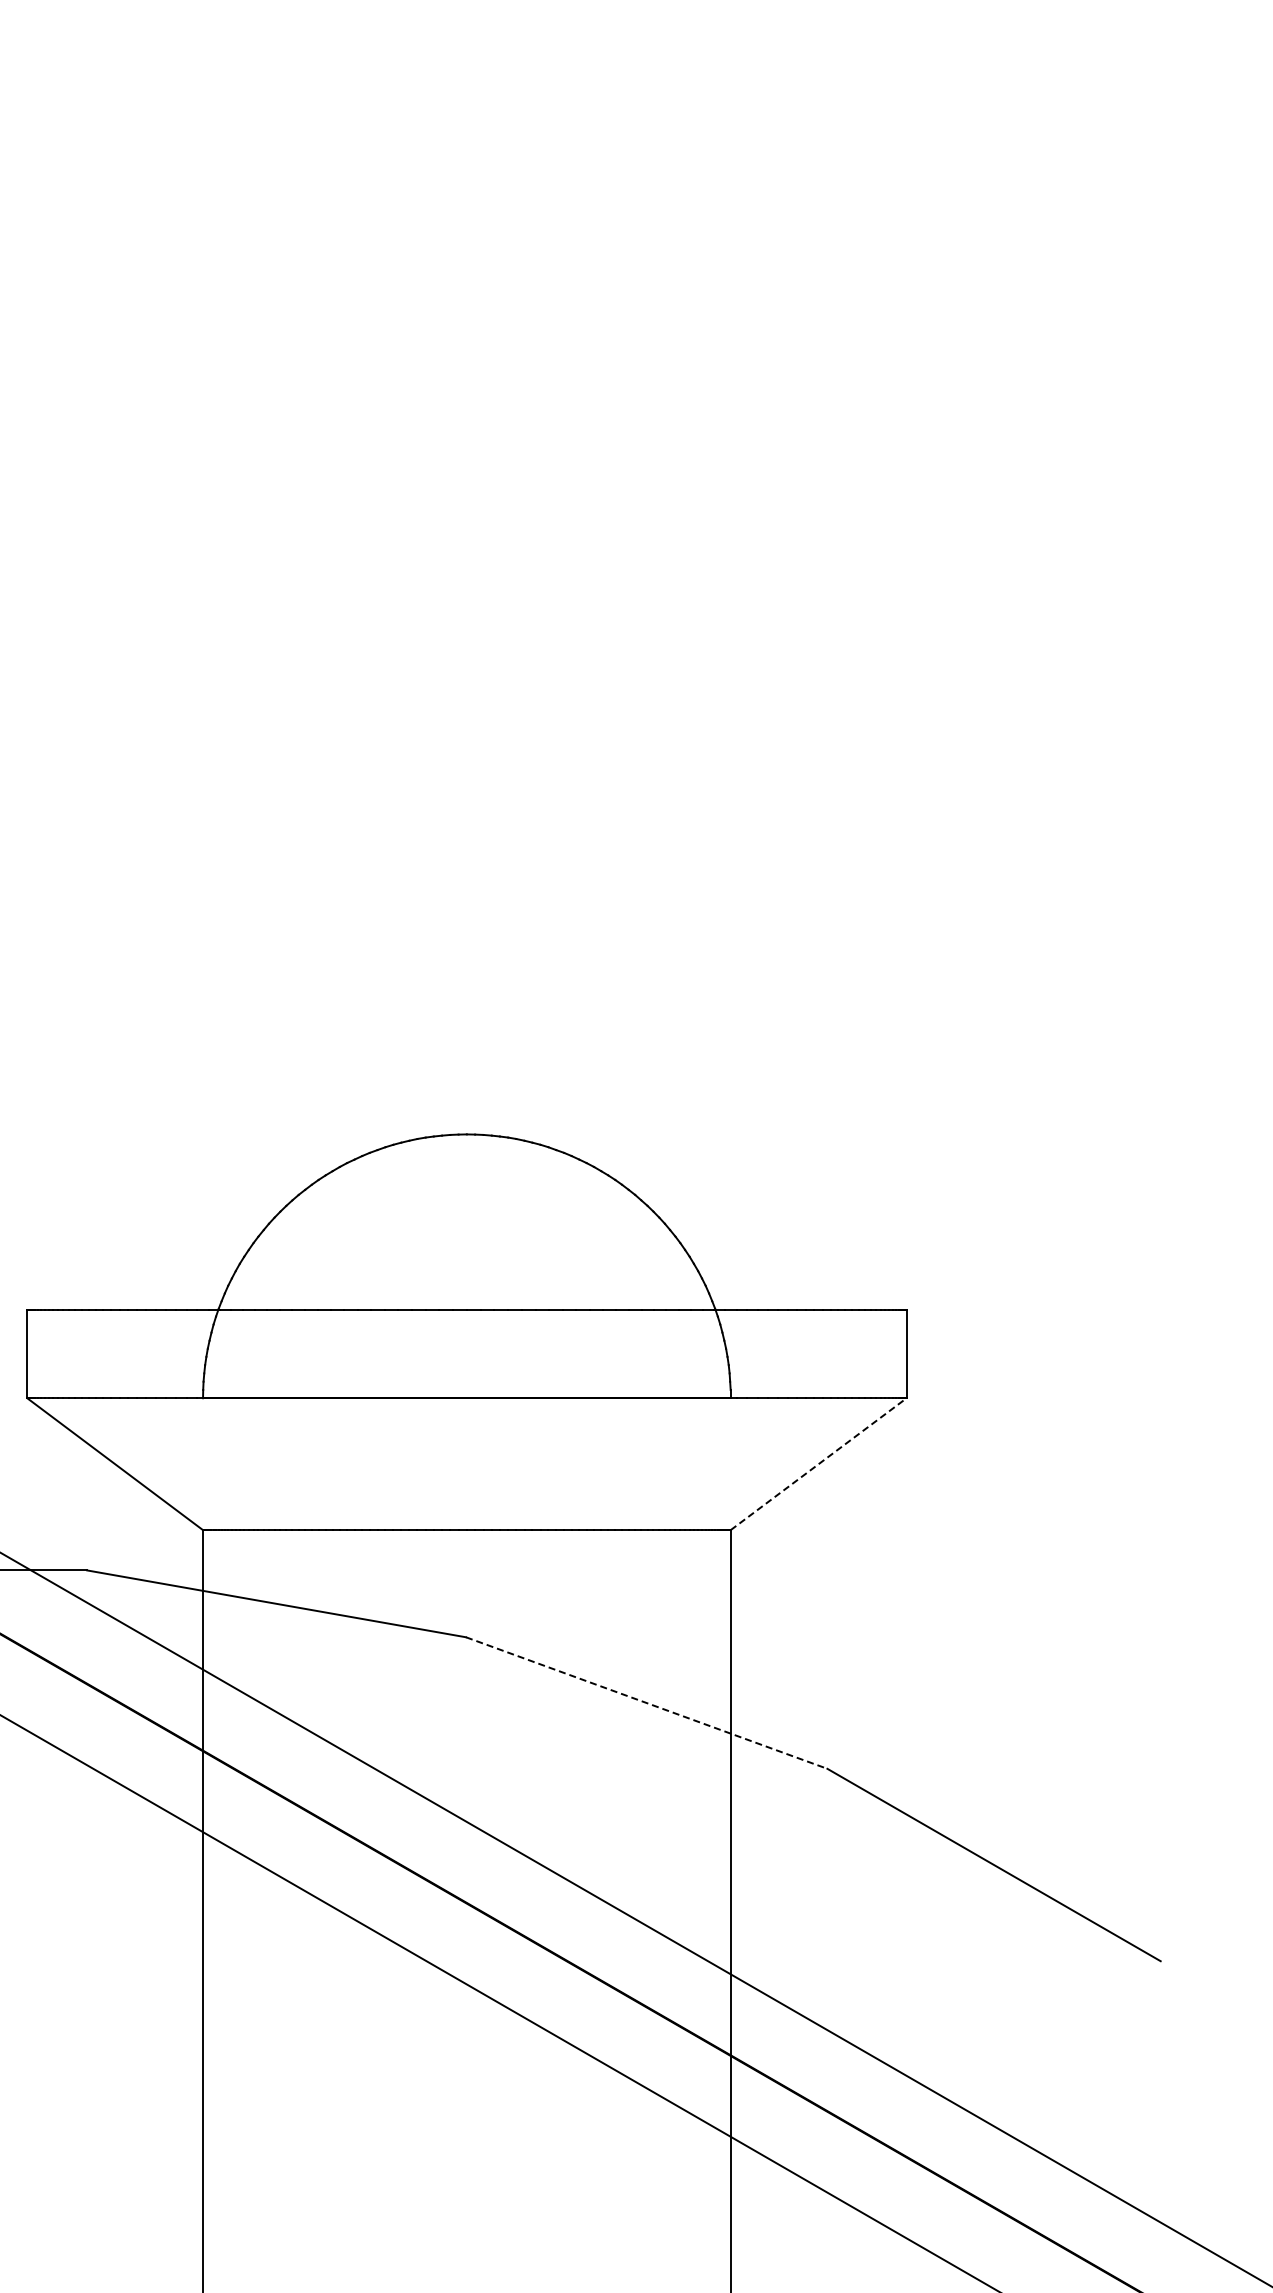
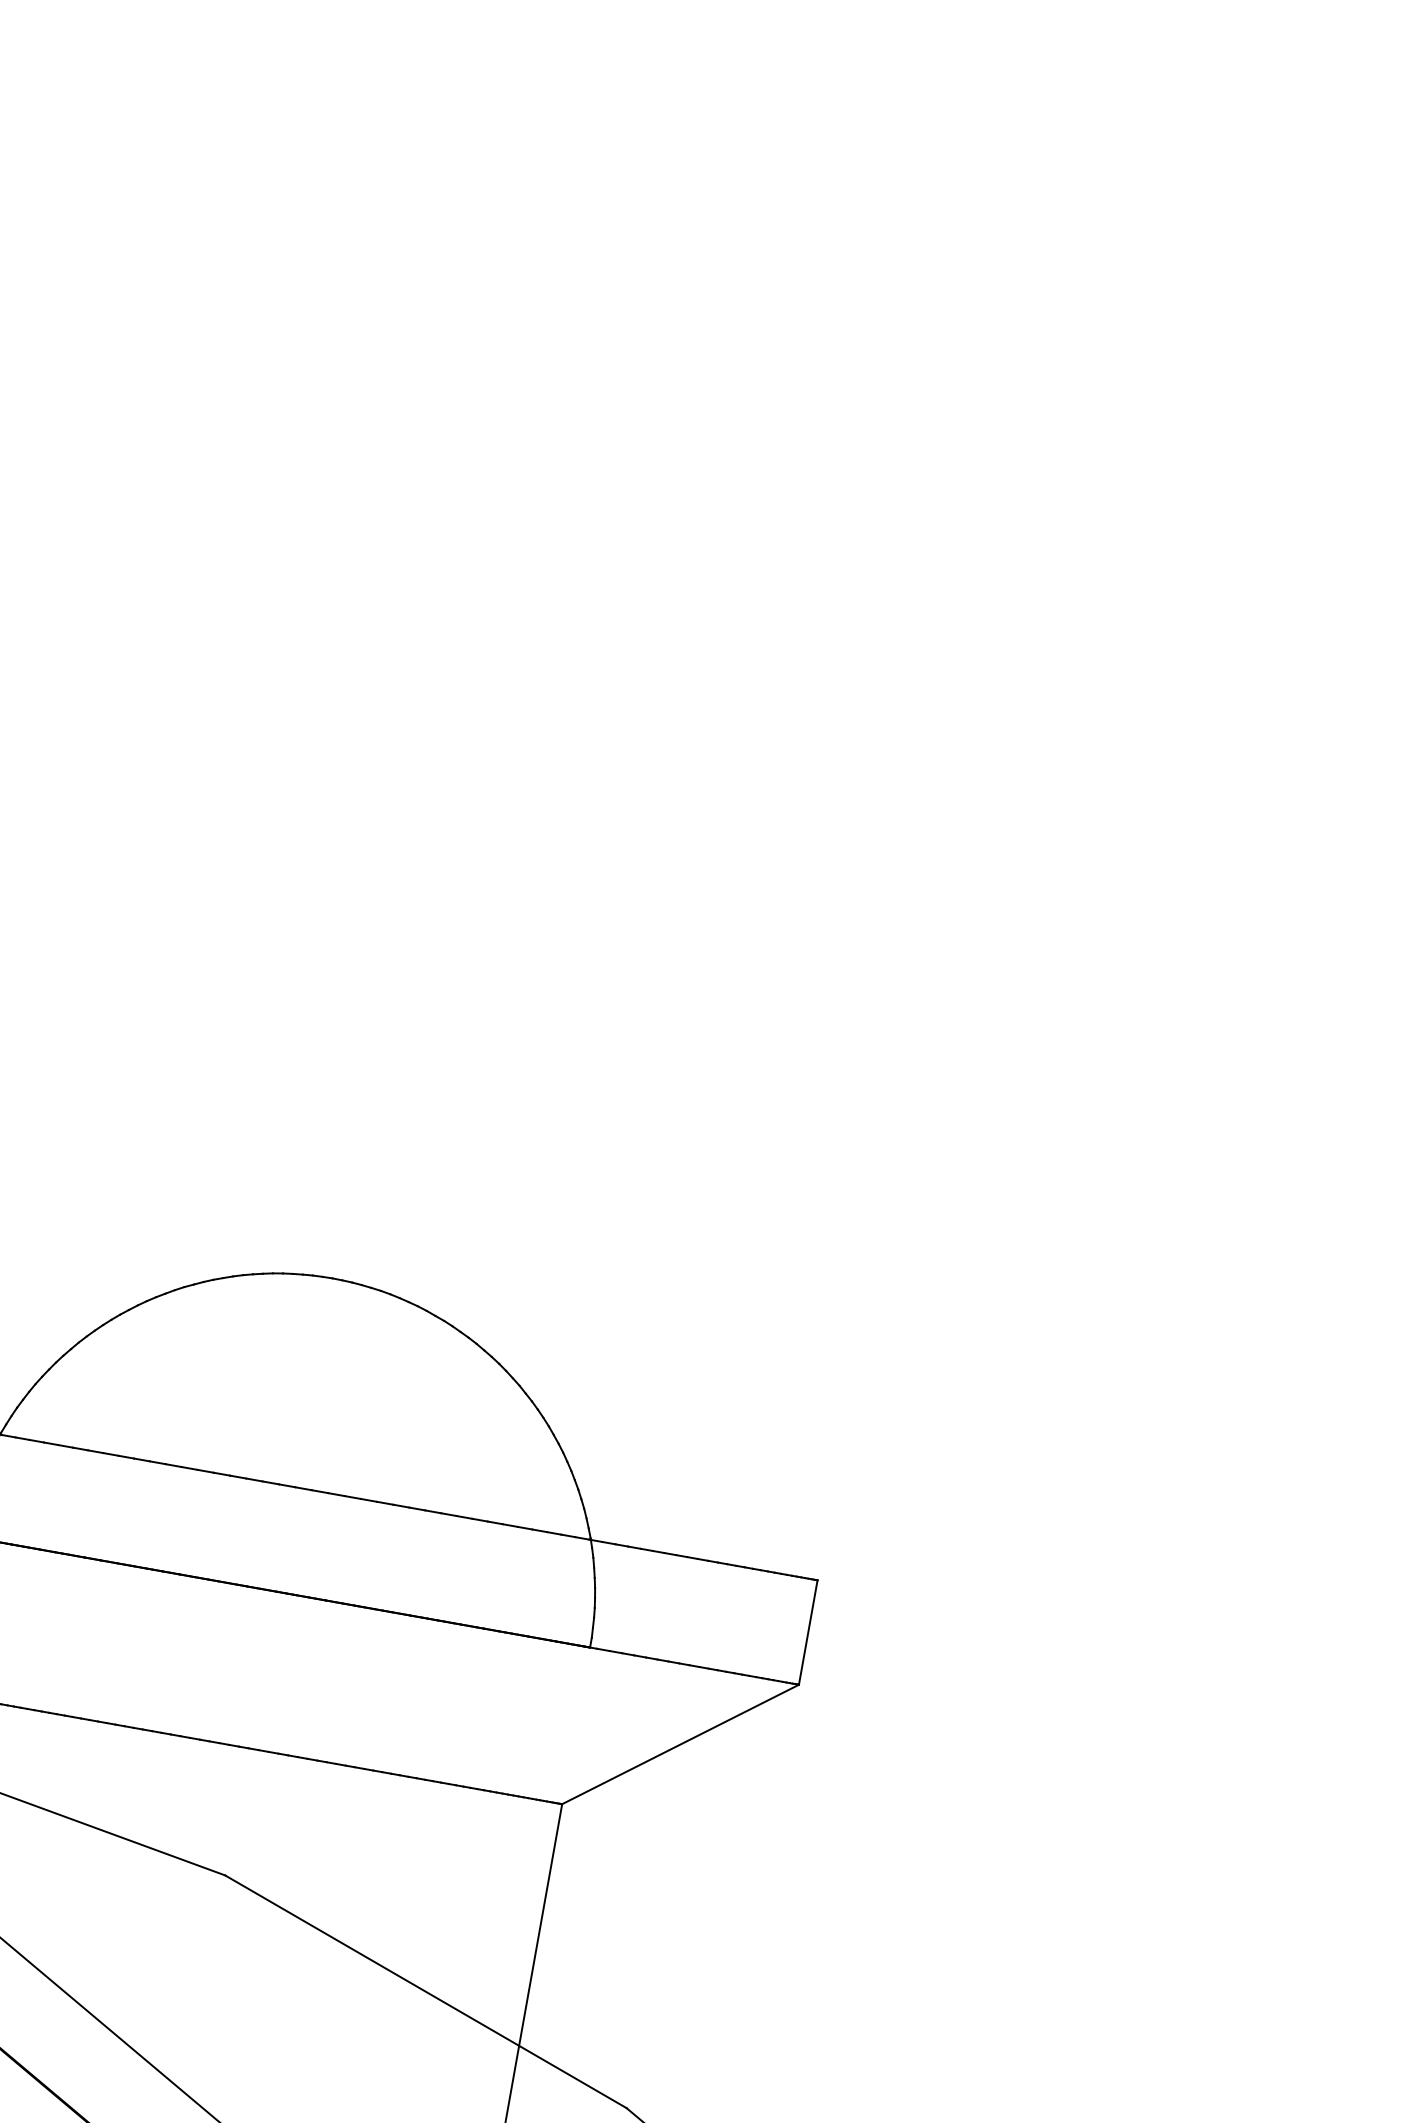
line: (818, 1464) -> (680, 1744), dashed -> solid
line: (647, 1703) -> (426, 1992), dashed -> solid

